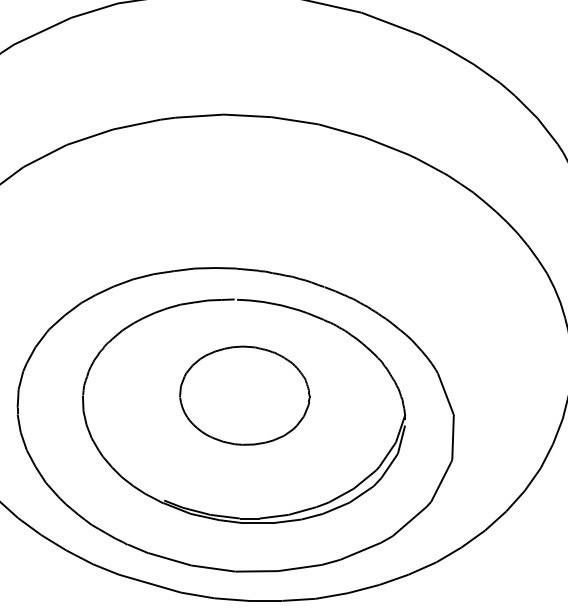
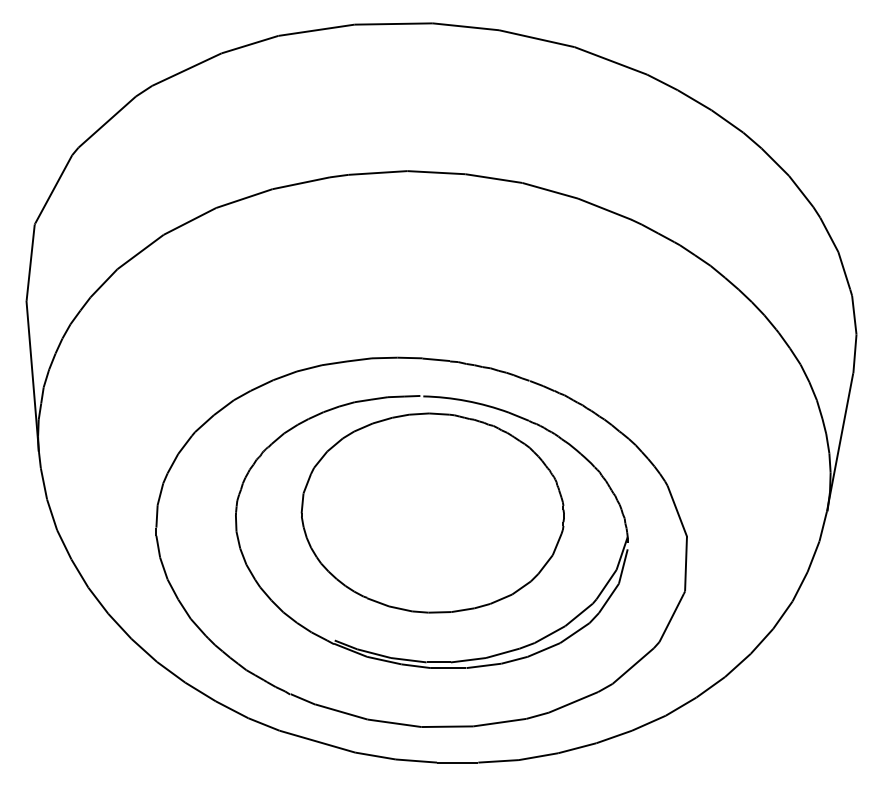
part: (244, 395) -> (432, 512), size x1.67

